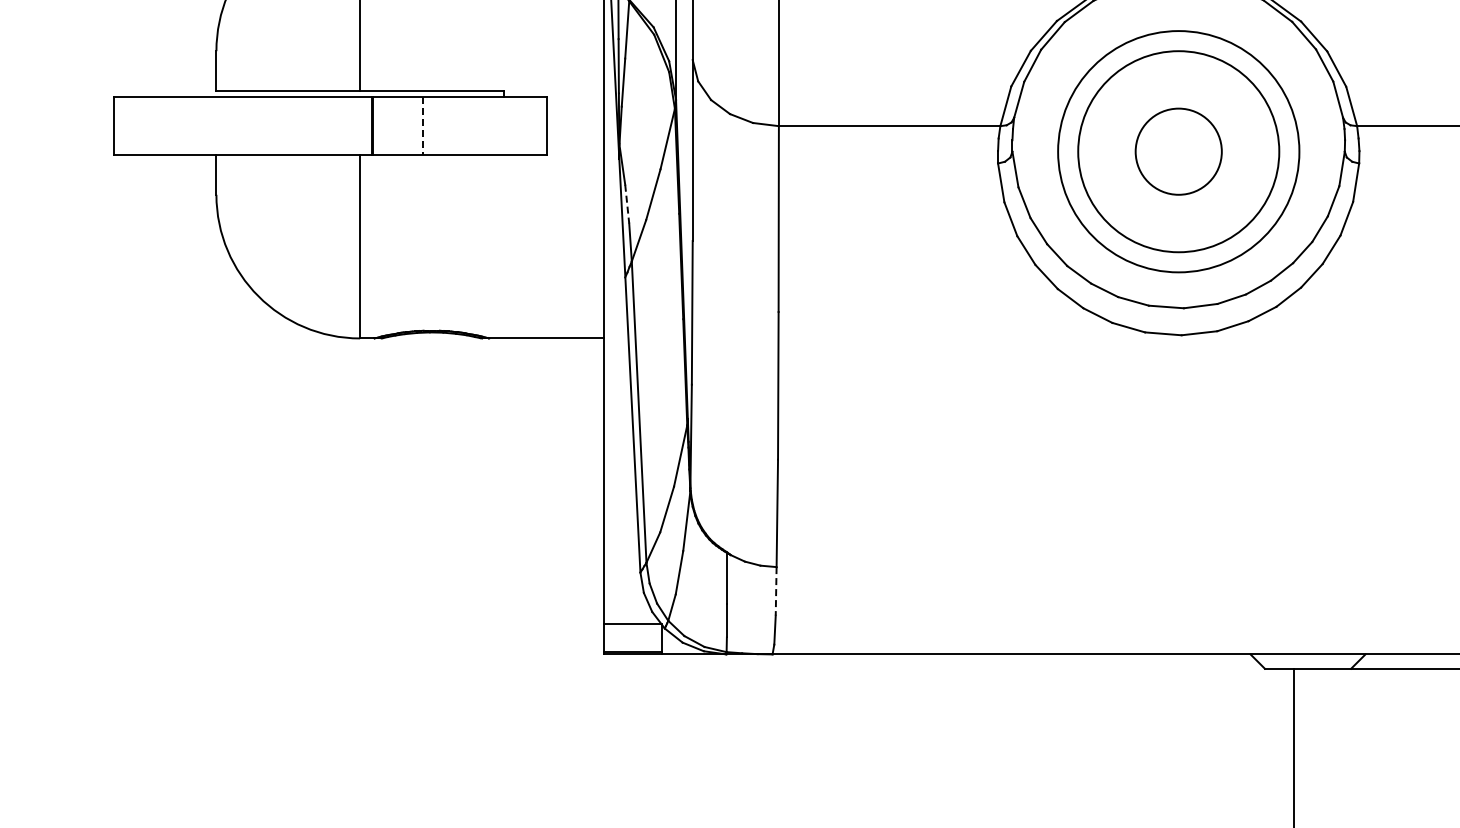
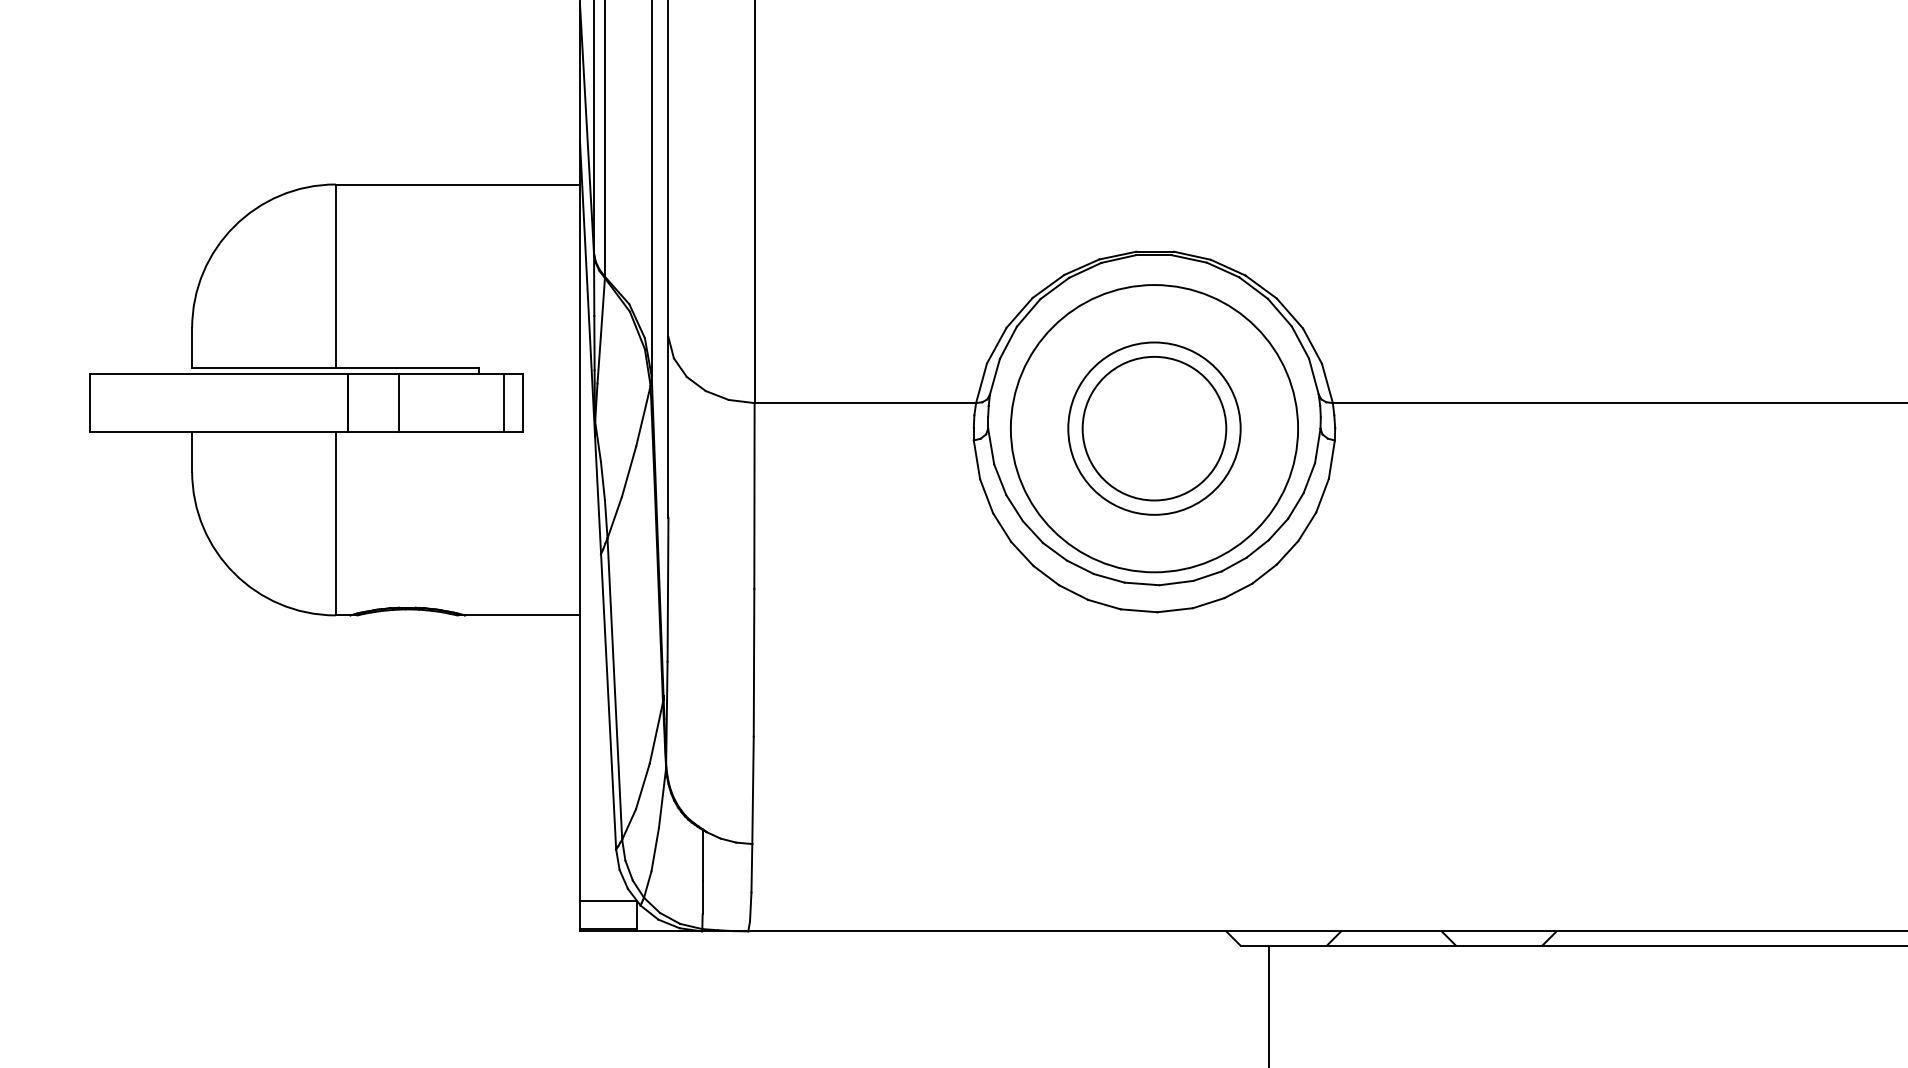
line: (422, 125) -> (398, 402), dashed -> solid
line: (528, 125) -> (504, 402), added
circle: (1178, 151) -> (1154, 428), size x0.71
circle: (1178, 151) -> (1154, 428), size x1.43
circle: (1178, 151) -> (1154, 428), size x1.67
line: (627, 204) -> (603, 481), dashed -> solid
line: (775, 591) -> (751, 868), dashed -> solid

